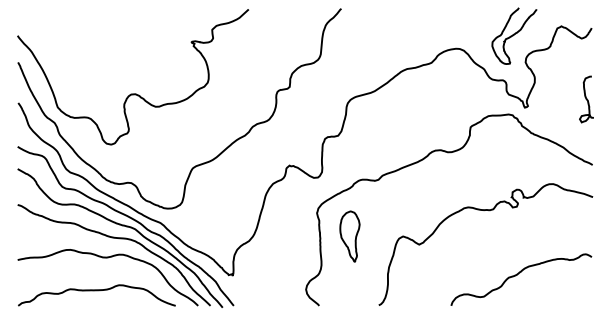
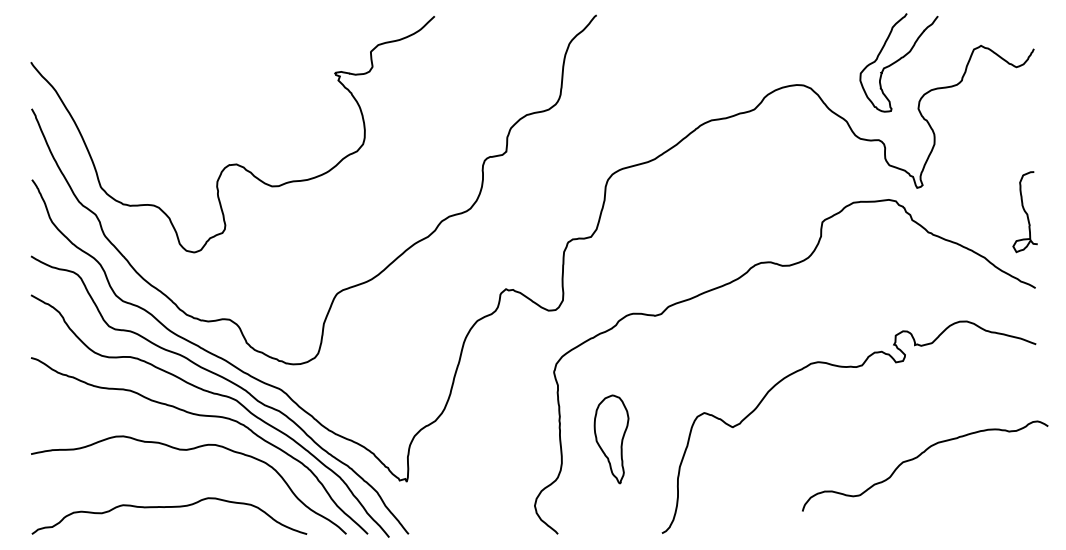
curve: (586, 99) -> (1024, 212), moved
part: (349, 236) -> (610, 439), moved
curve: (517, 275) -> (918, 458), moved

